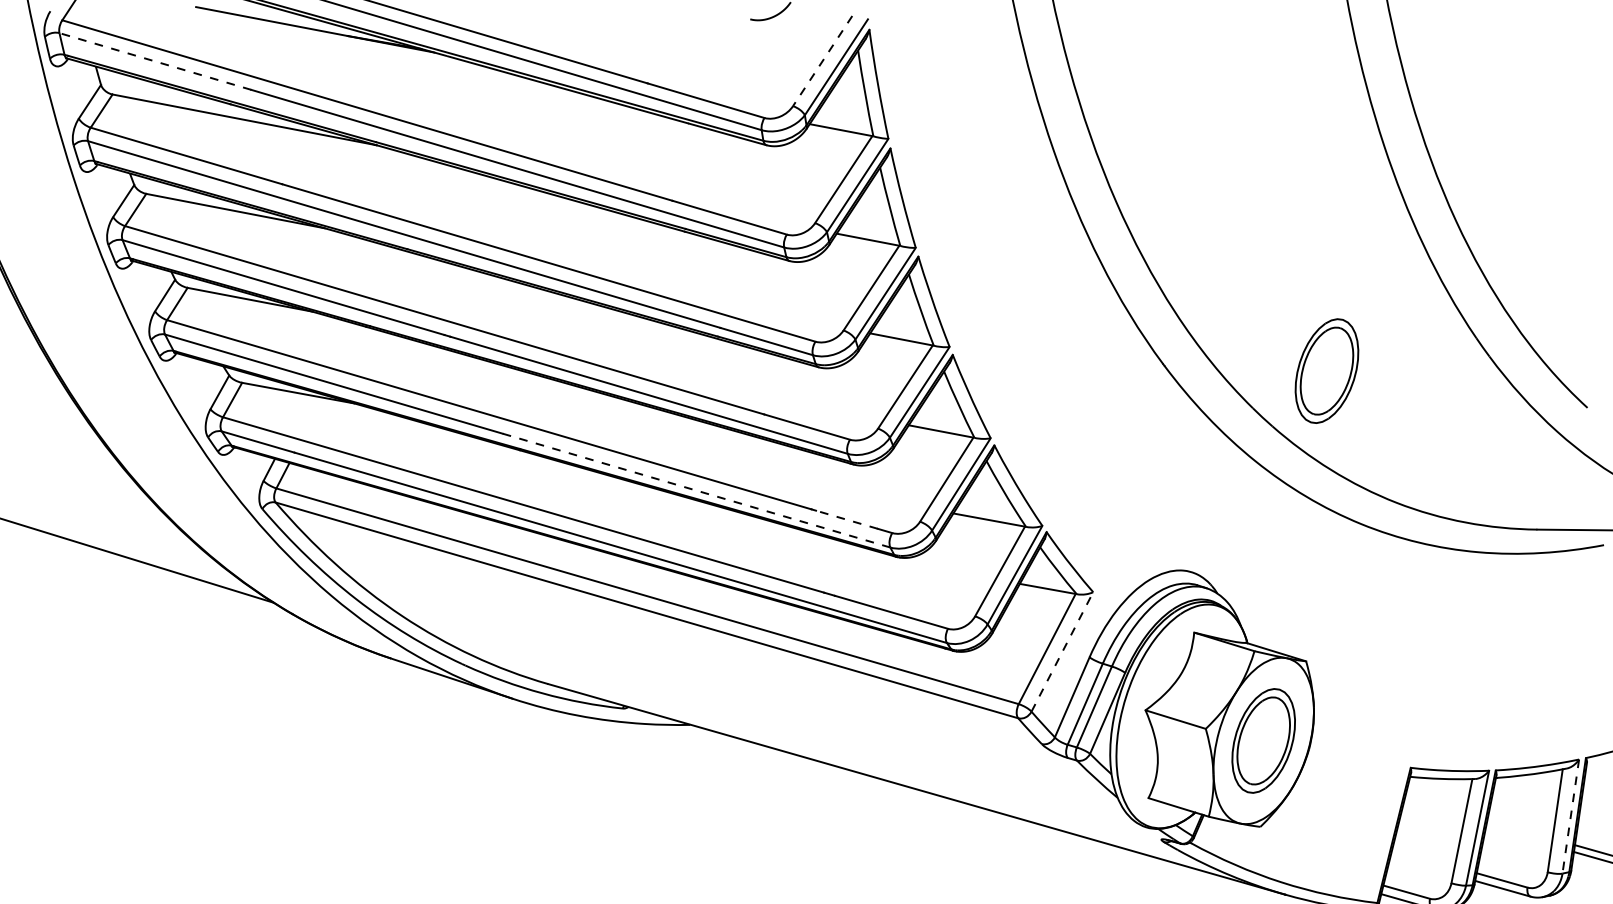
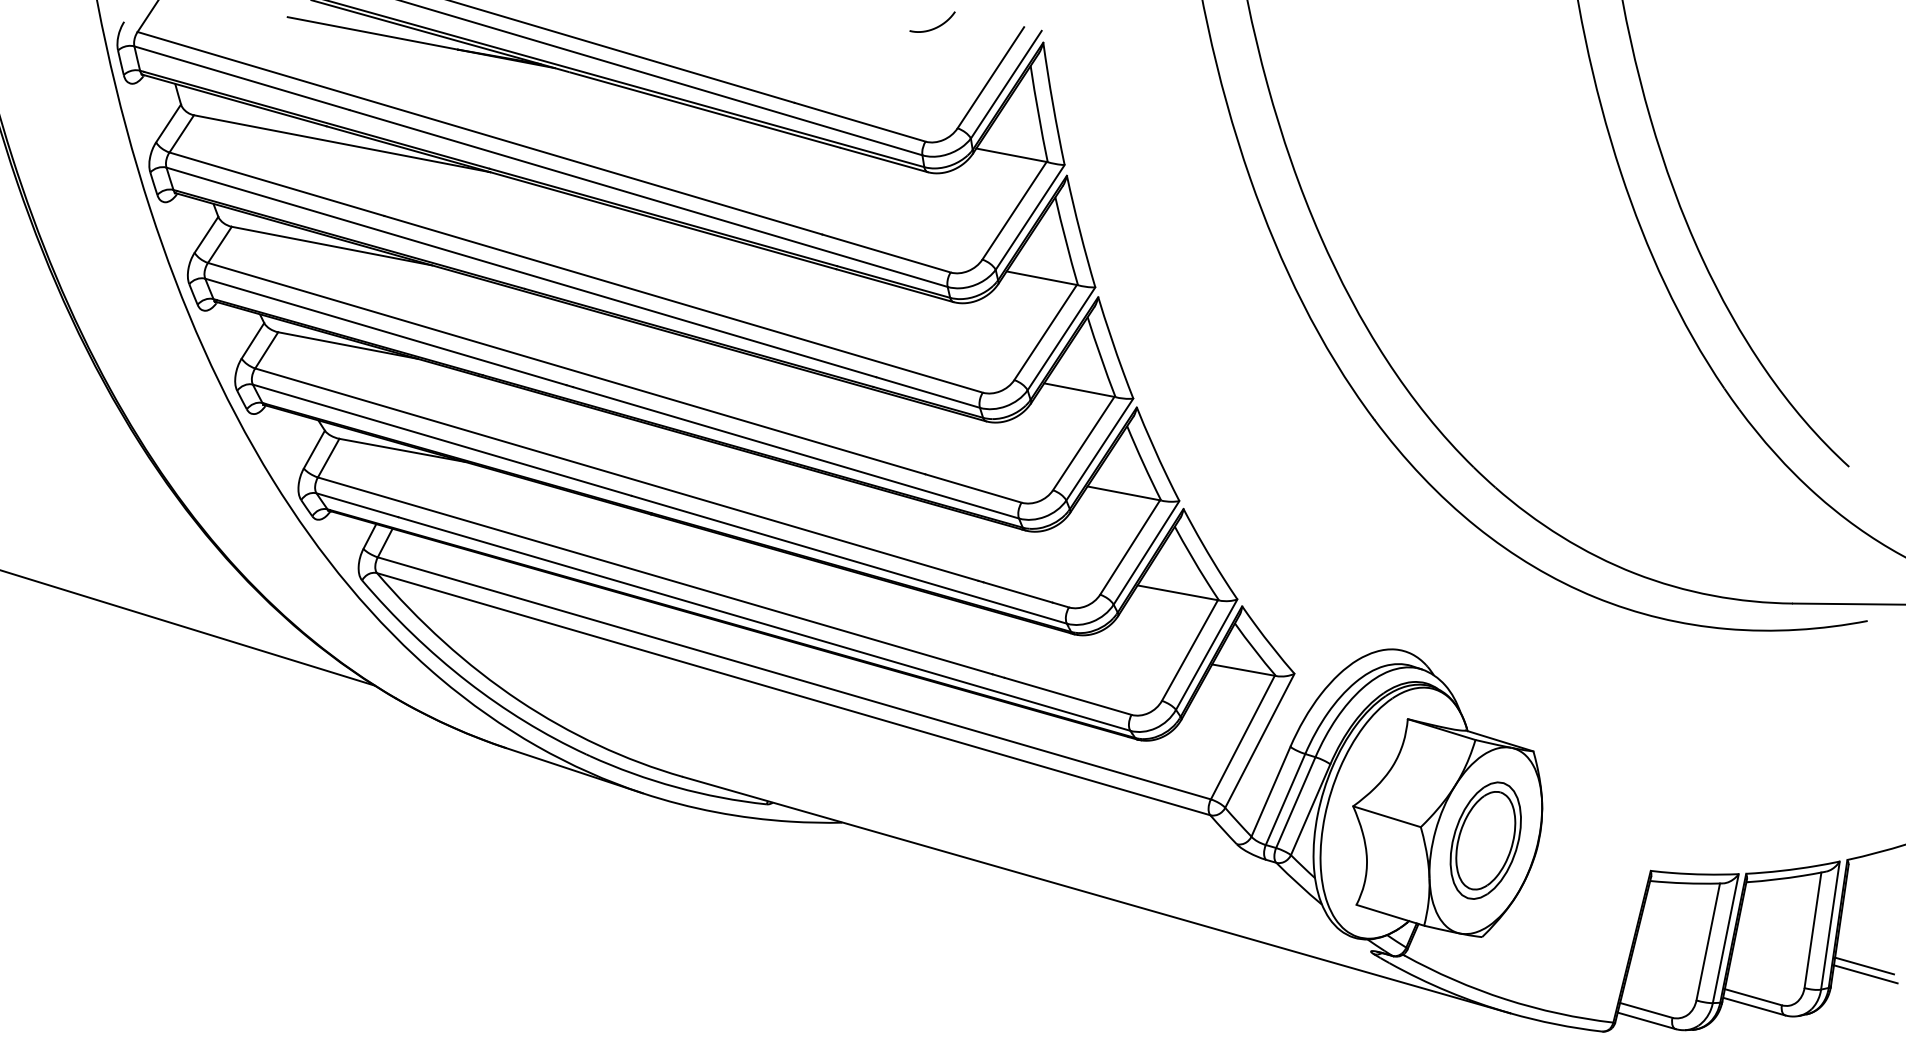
line: (822, 60) -> (990, 77), dashed -> solid
line: (154, 61) -> (241, 78), dashed -> solid
part: (1326, 370) -> (1556, 425), removed
line: (696, 490) -> (849, 559), dashed -> solid
line: (846, 519) -> (1017, 592), dashed -> solid
line: (1062, 651) -> (1260, 740), dashed -> solid
line: (1570, 816) -> (1830, 925), dashed -> solid

